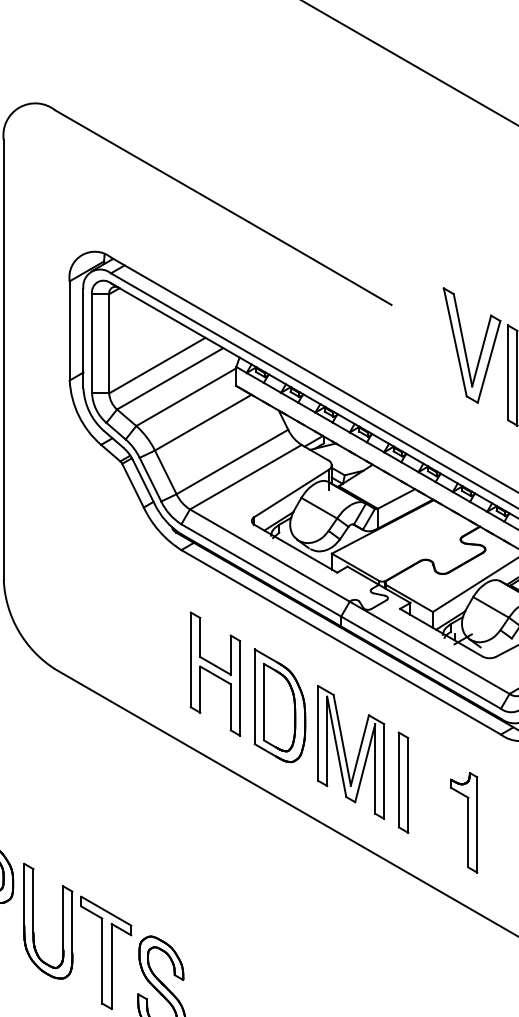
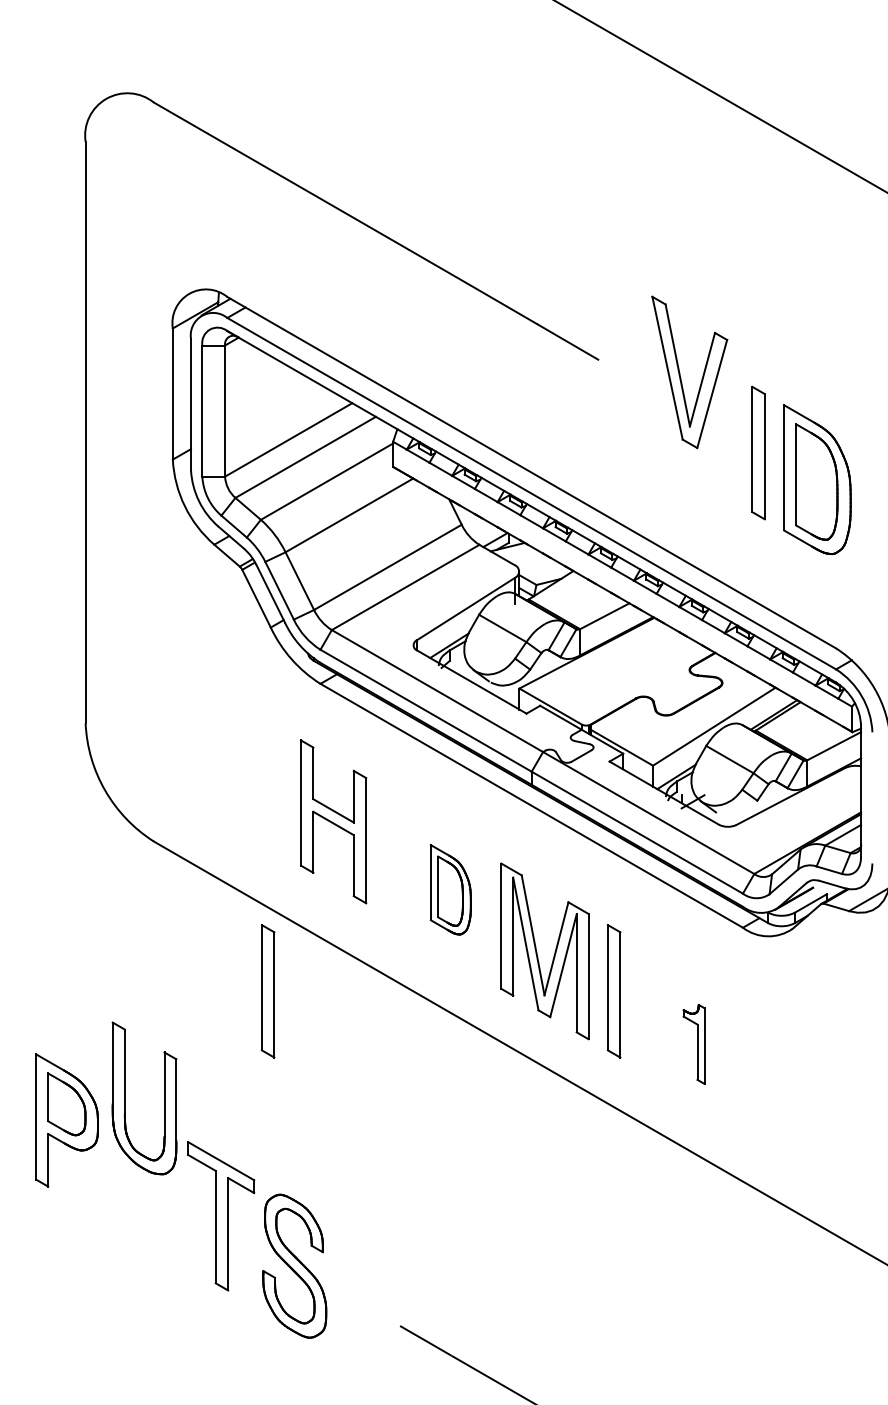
part: (465, 345) -> (680, 372), moved
part: (215, 673) -> (333, 821), moved
part: (279, 705) -> (450, 889), size x0.6
part: (141, 782) -> (267, 991), added
part: (463, 822) -> (693, 1044), size x0.6
part: (33, 921) -> (125, 1098), moved

